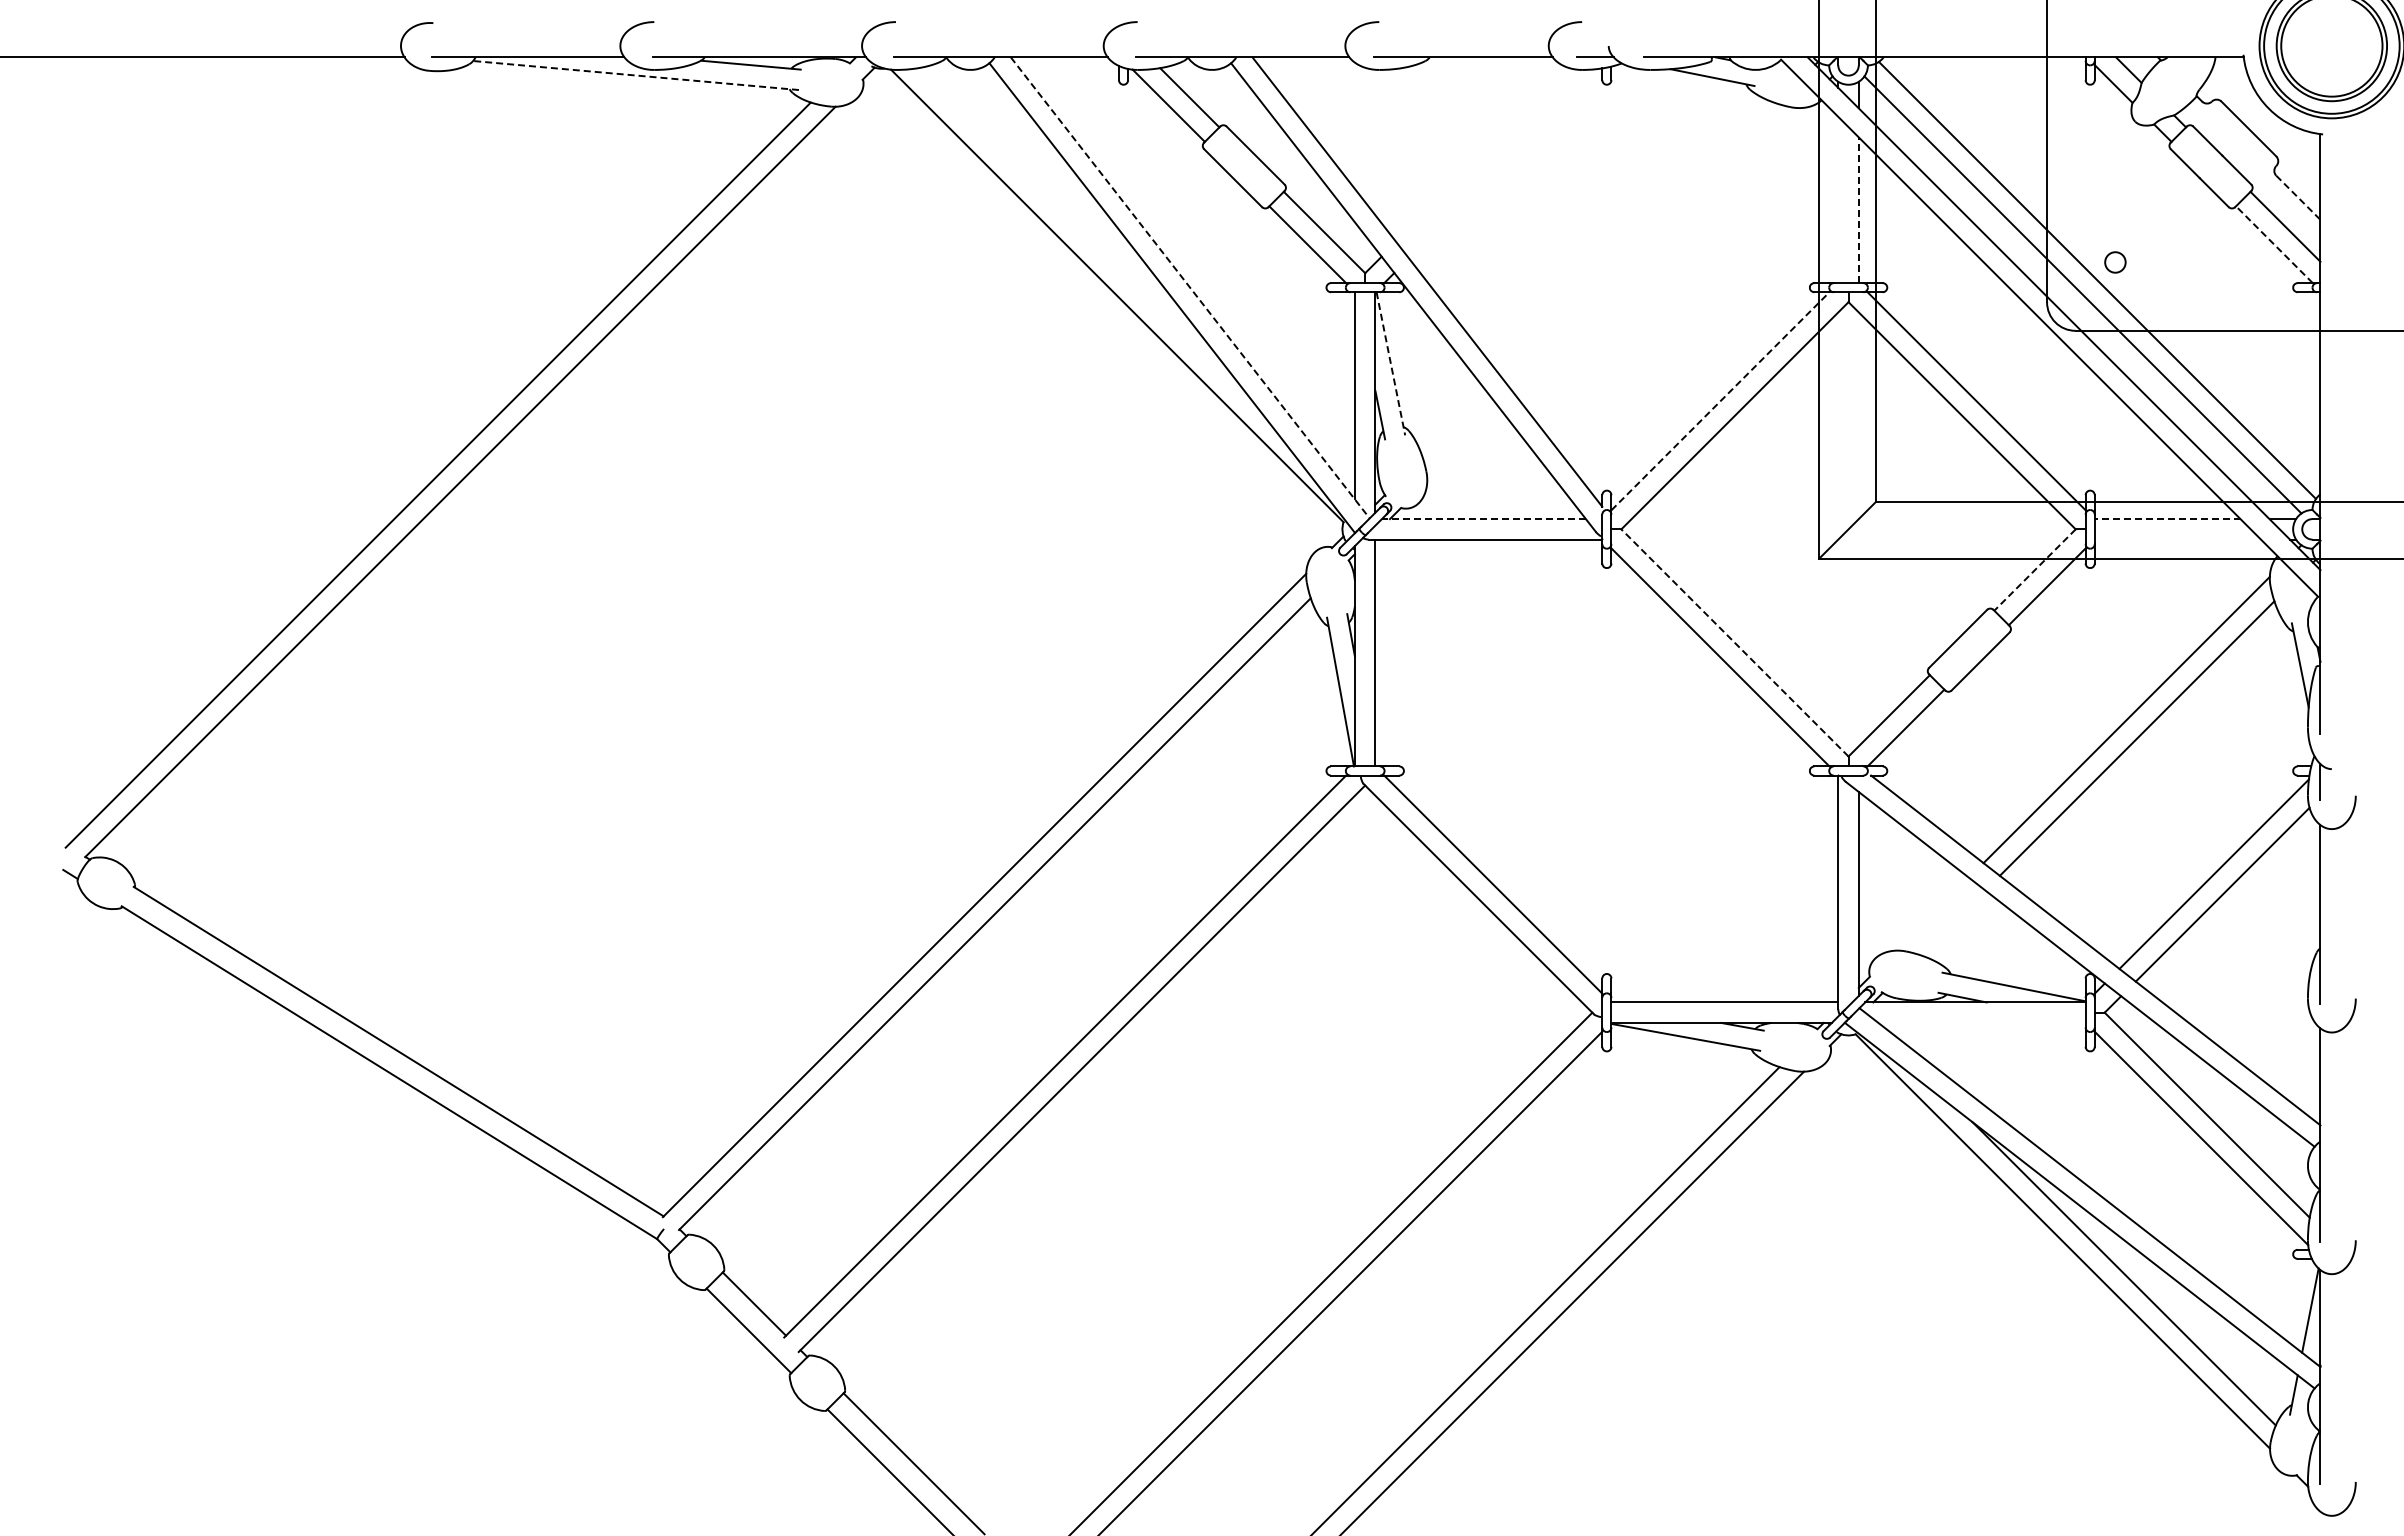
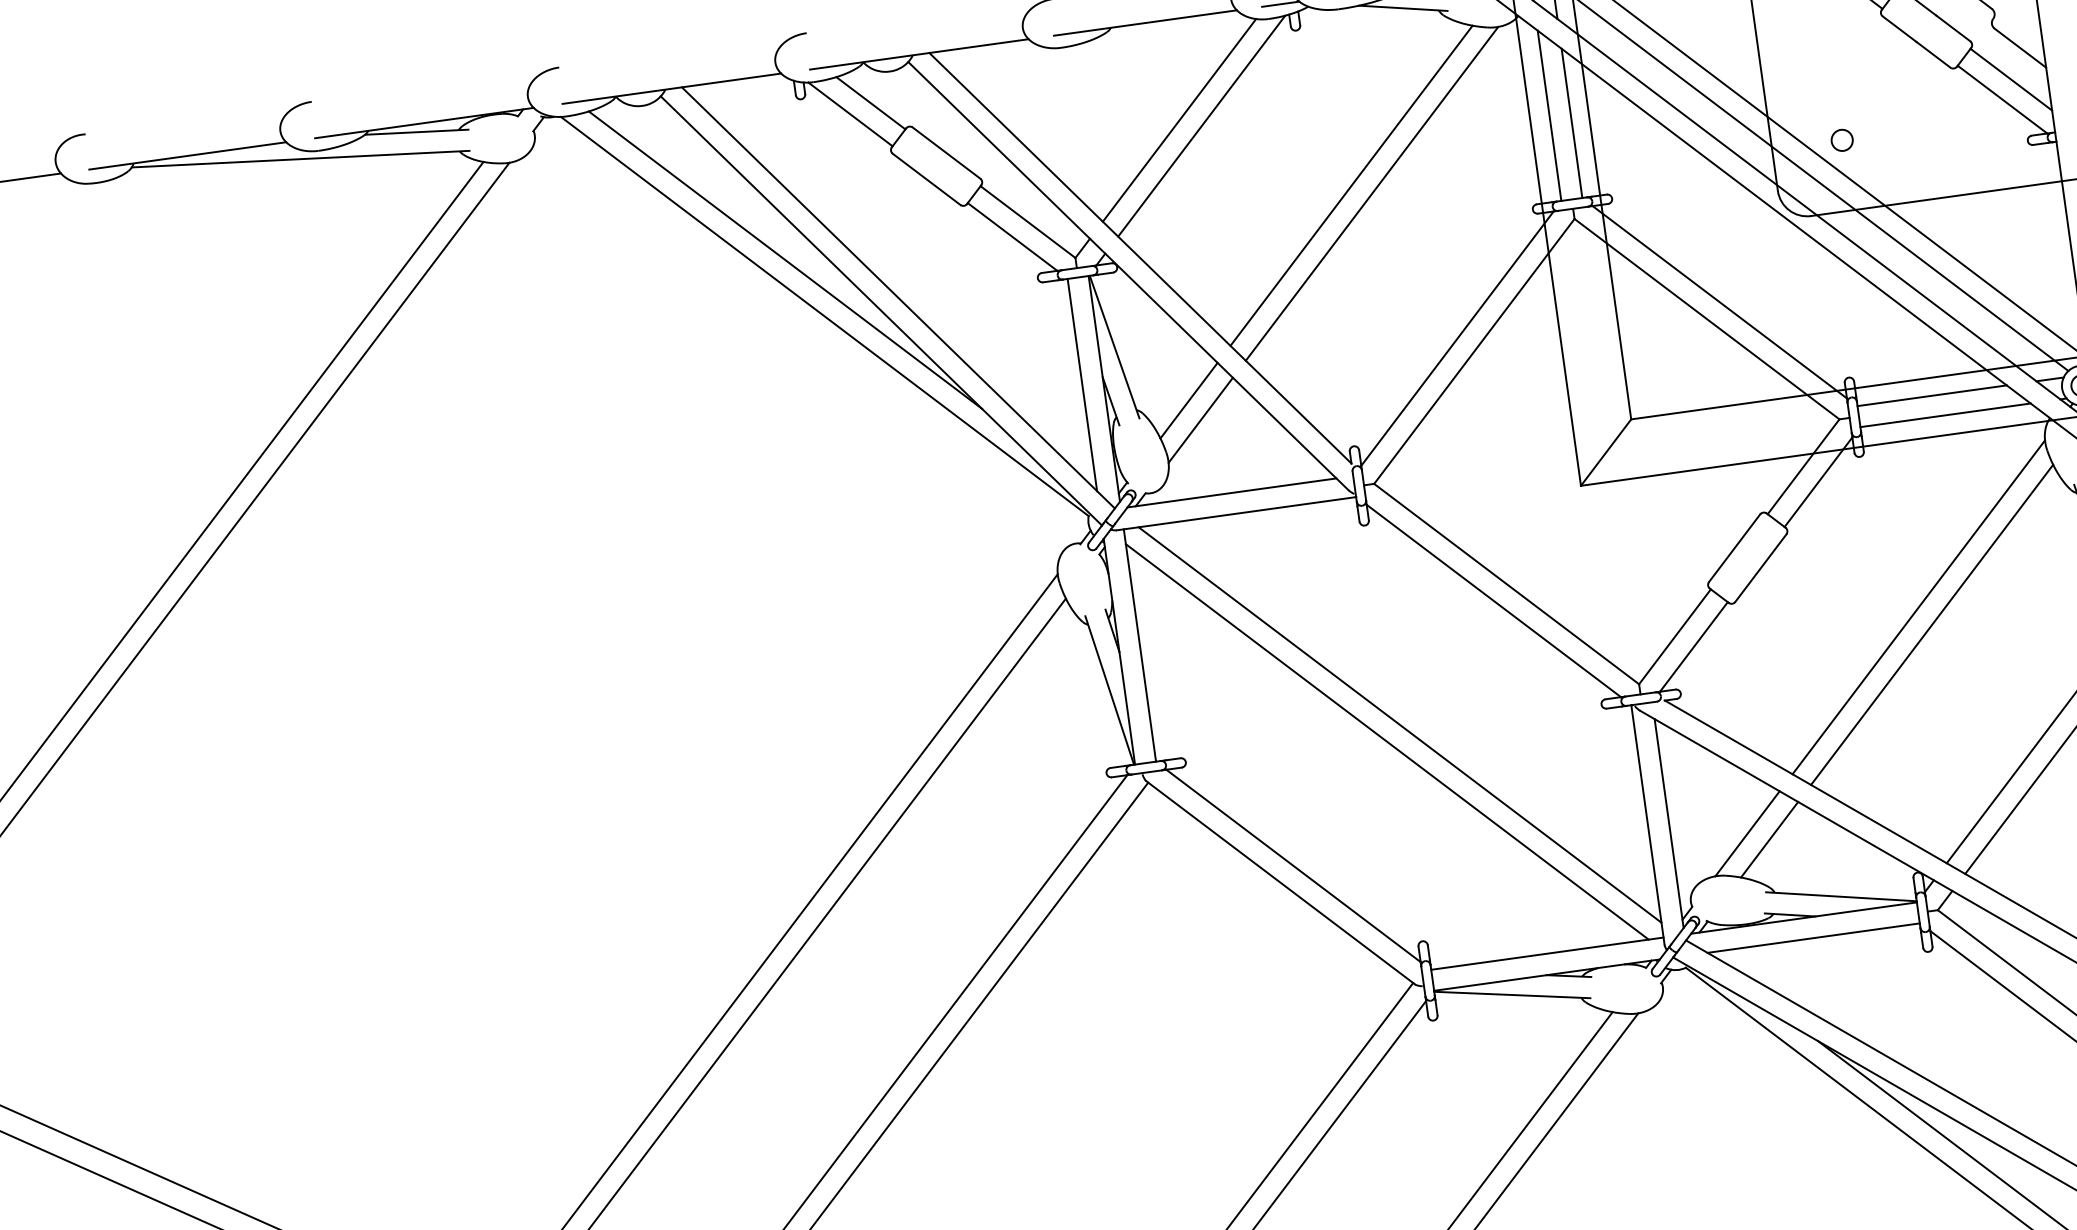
line: (636, 75) -> (301, 159), dashed -> solid
line: (1483, 155) -> (1179, 120), added
line: (1503, 163) -> (1201, 125), added
line: (2298, 198) -> (2020, 48), dashed -> solid
line: (1838, 199) -> (1549, 115), added
line: (1858, 210) -> (1571, 123), dashed -> solid
line: (1086, 236) -> (784, 260), added
line: (1639, 240) -> (1351, 185), added
line: (2274, 244) -> (2002, 99), dashed -> solid
line: (1657, 251) -> (1371, 194), added
line: (1190, 288) -> (898, 298), dashed -> solid
line: (1390, 363) -> (1114, 346), dashed -> solid
line: (1720, 400) -> (1457, 337), dashed -> solid
line: (1454, 424) -> (1188, 400), added
line: (1463, 444) -> (1200, 419), added
line: (1483, 519) -> (1231, 493), dashed -> solid
line: (2167, 519) -> (1932, 396), dashed -> solid
line: (2177, 539) -> (1945, 415), added
line: (2035, 570) -> (1804, 467), dashed -> solid
line: (1734, 642) -> (1506, 583), dashed -> solid
line: (1613, 763) -> (1399, 724), added
line: (1599, 778) -> (1387, 742), added
line: (1932, 913) -> (1747, 833), added
line: (1952, 922) -> (1769, 839), added
line: (1981, 1022) -> (1813, 937), added

